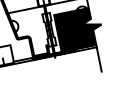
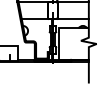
fill: (79, 28) -> (77, 43), removed

